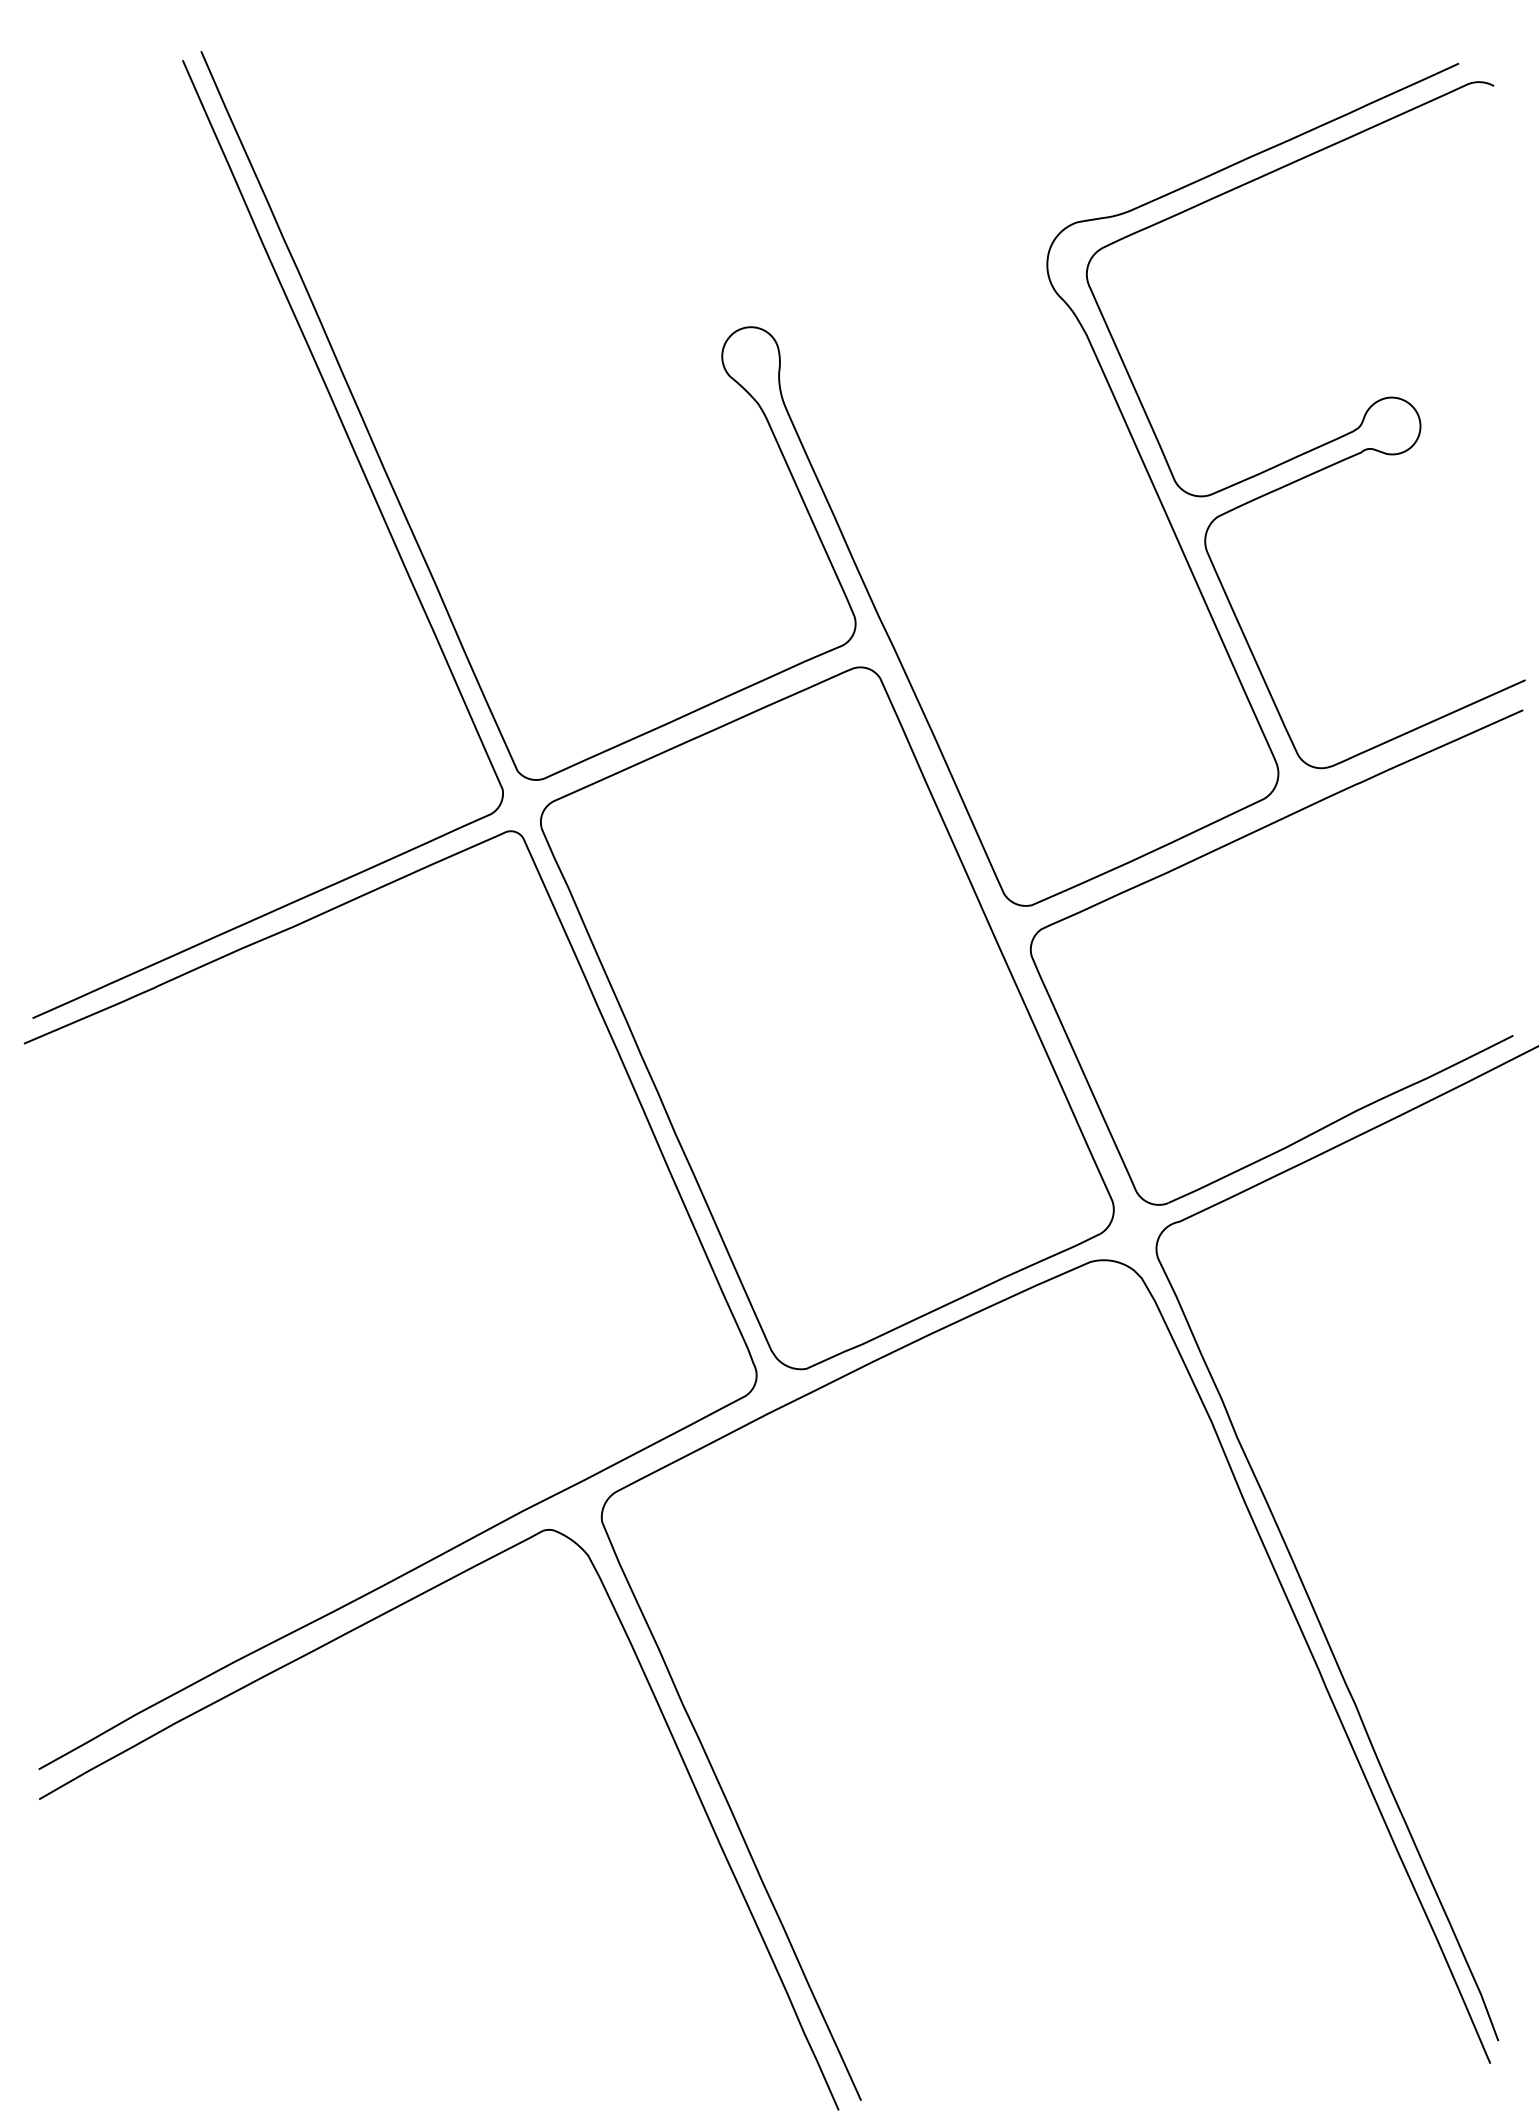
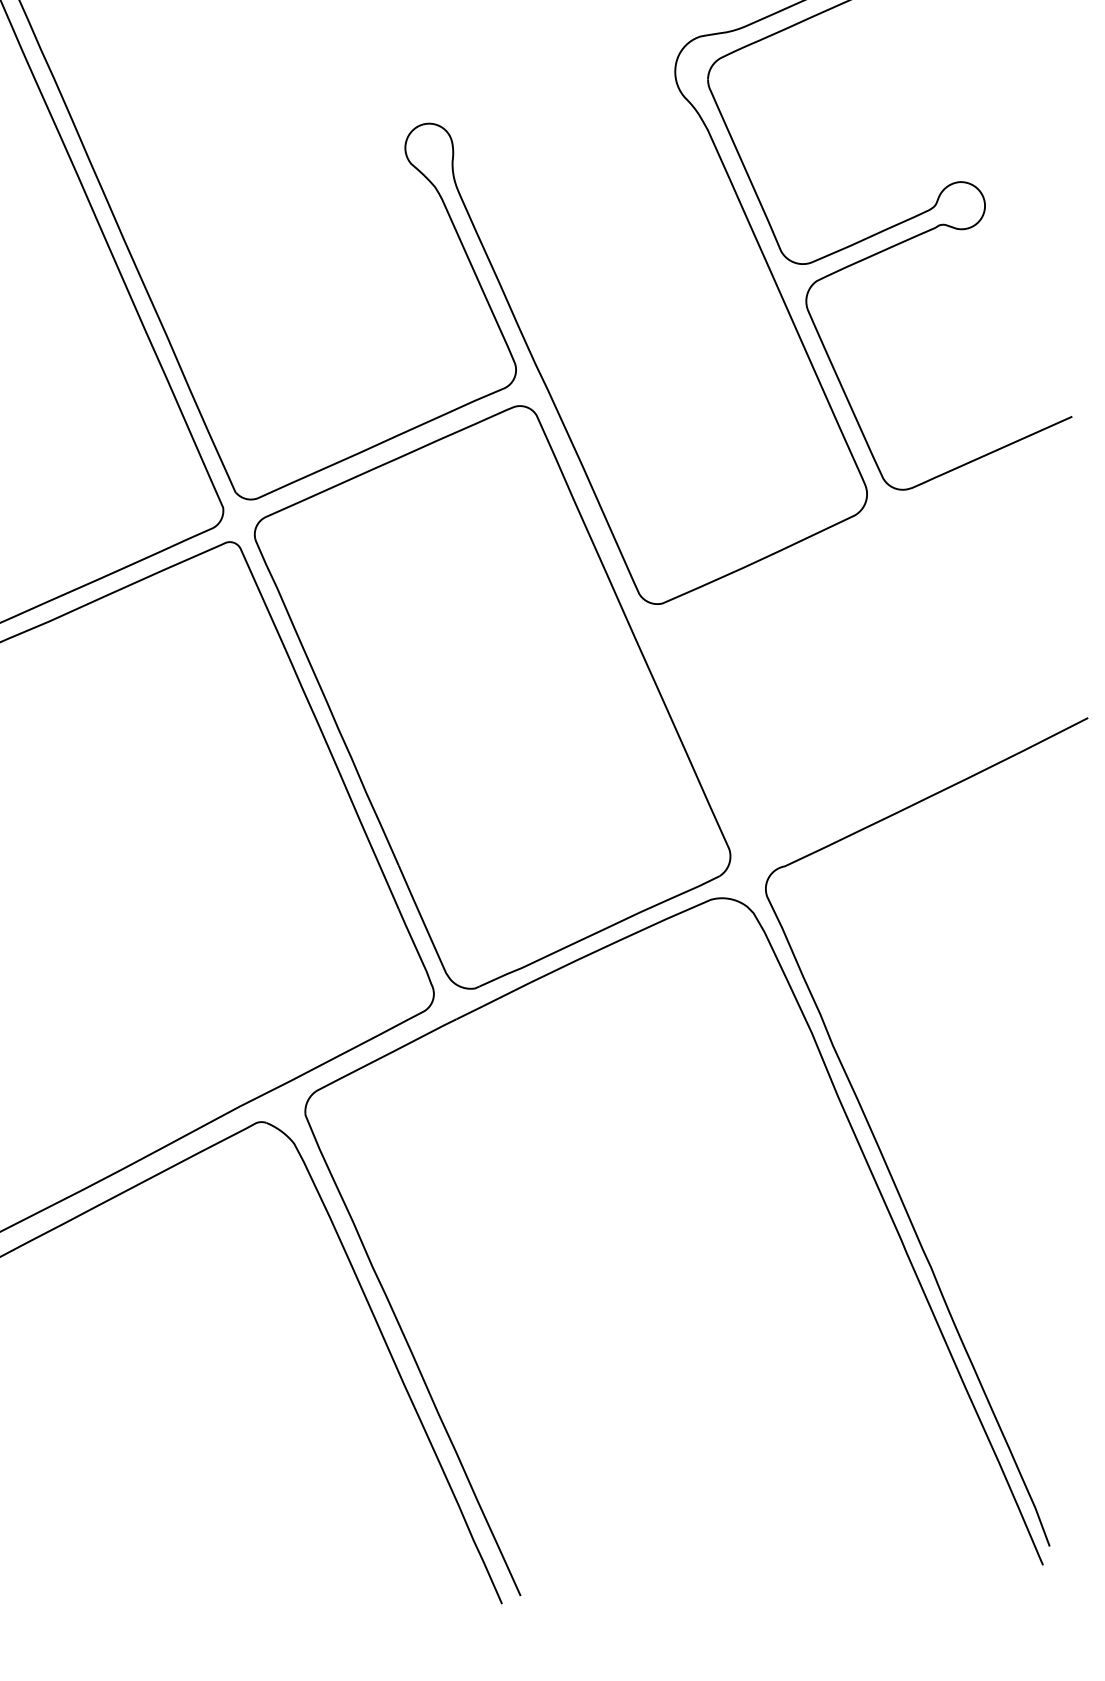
part: (1230, 844) -> (827, 553), removed

